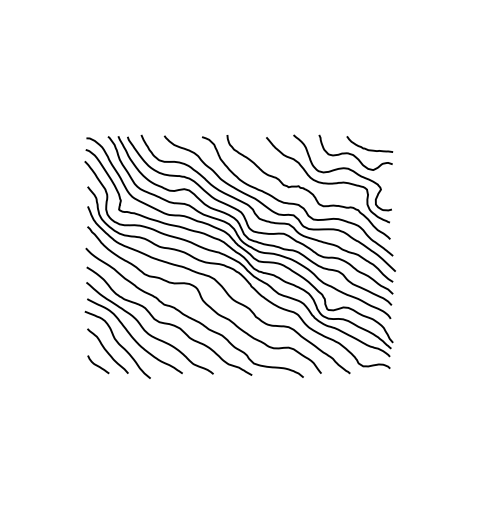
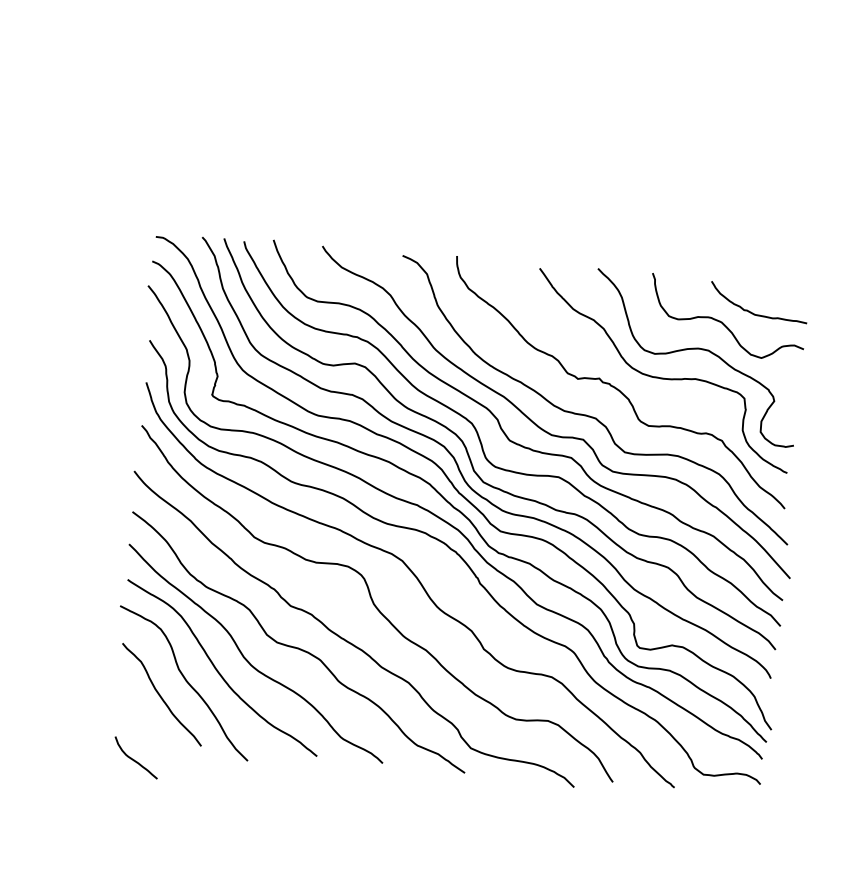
curve: (97, 364) -> (134, 757), moved

